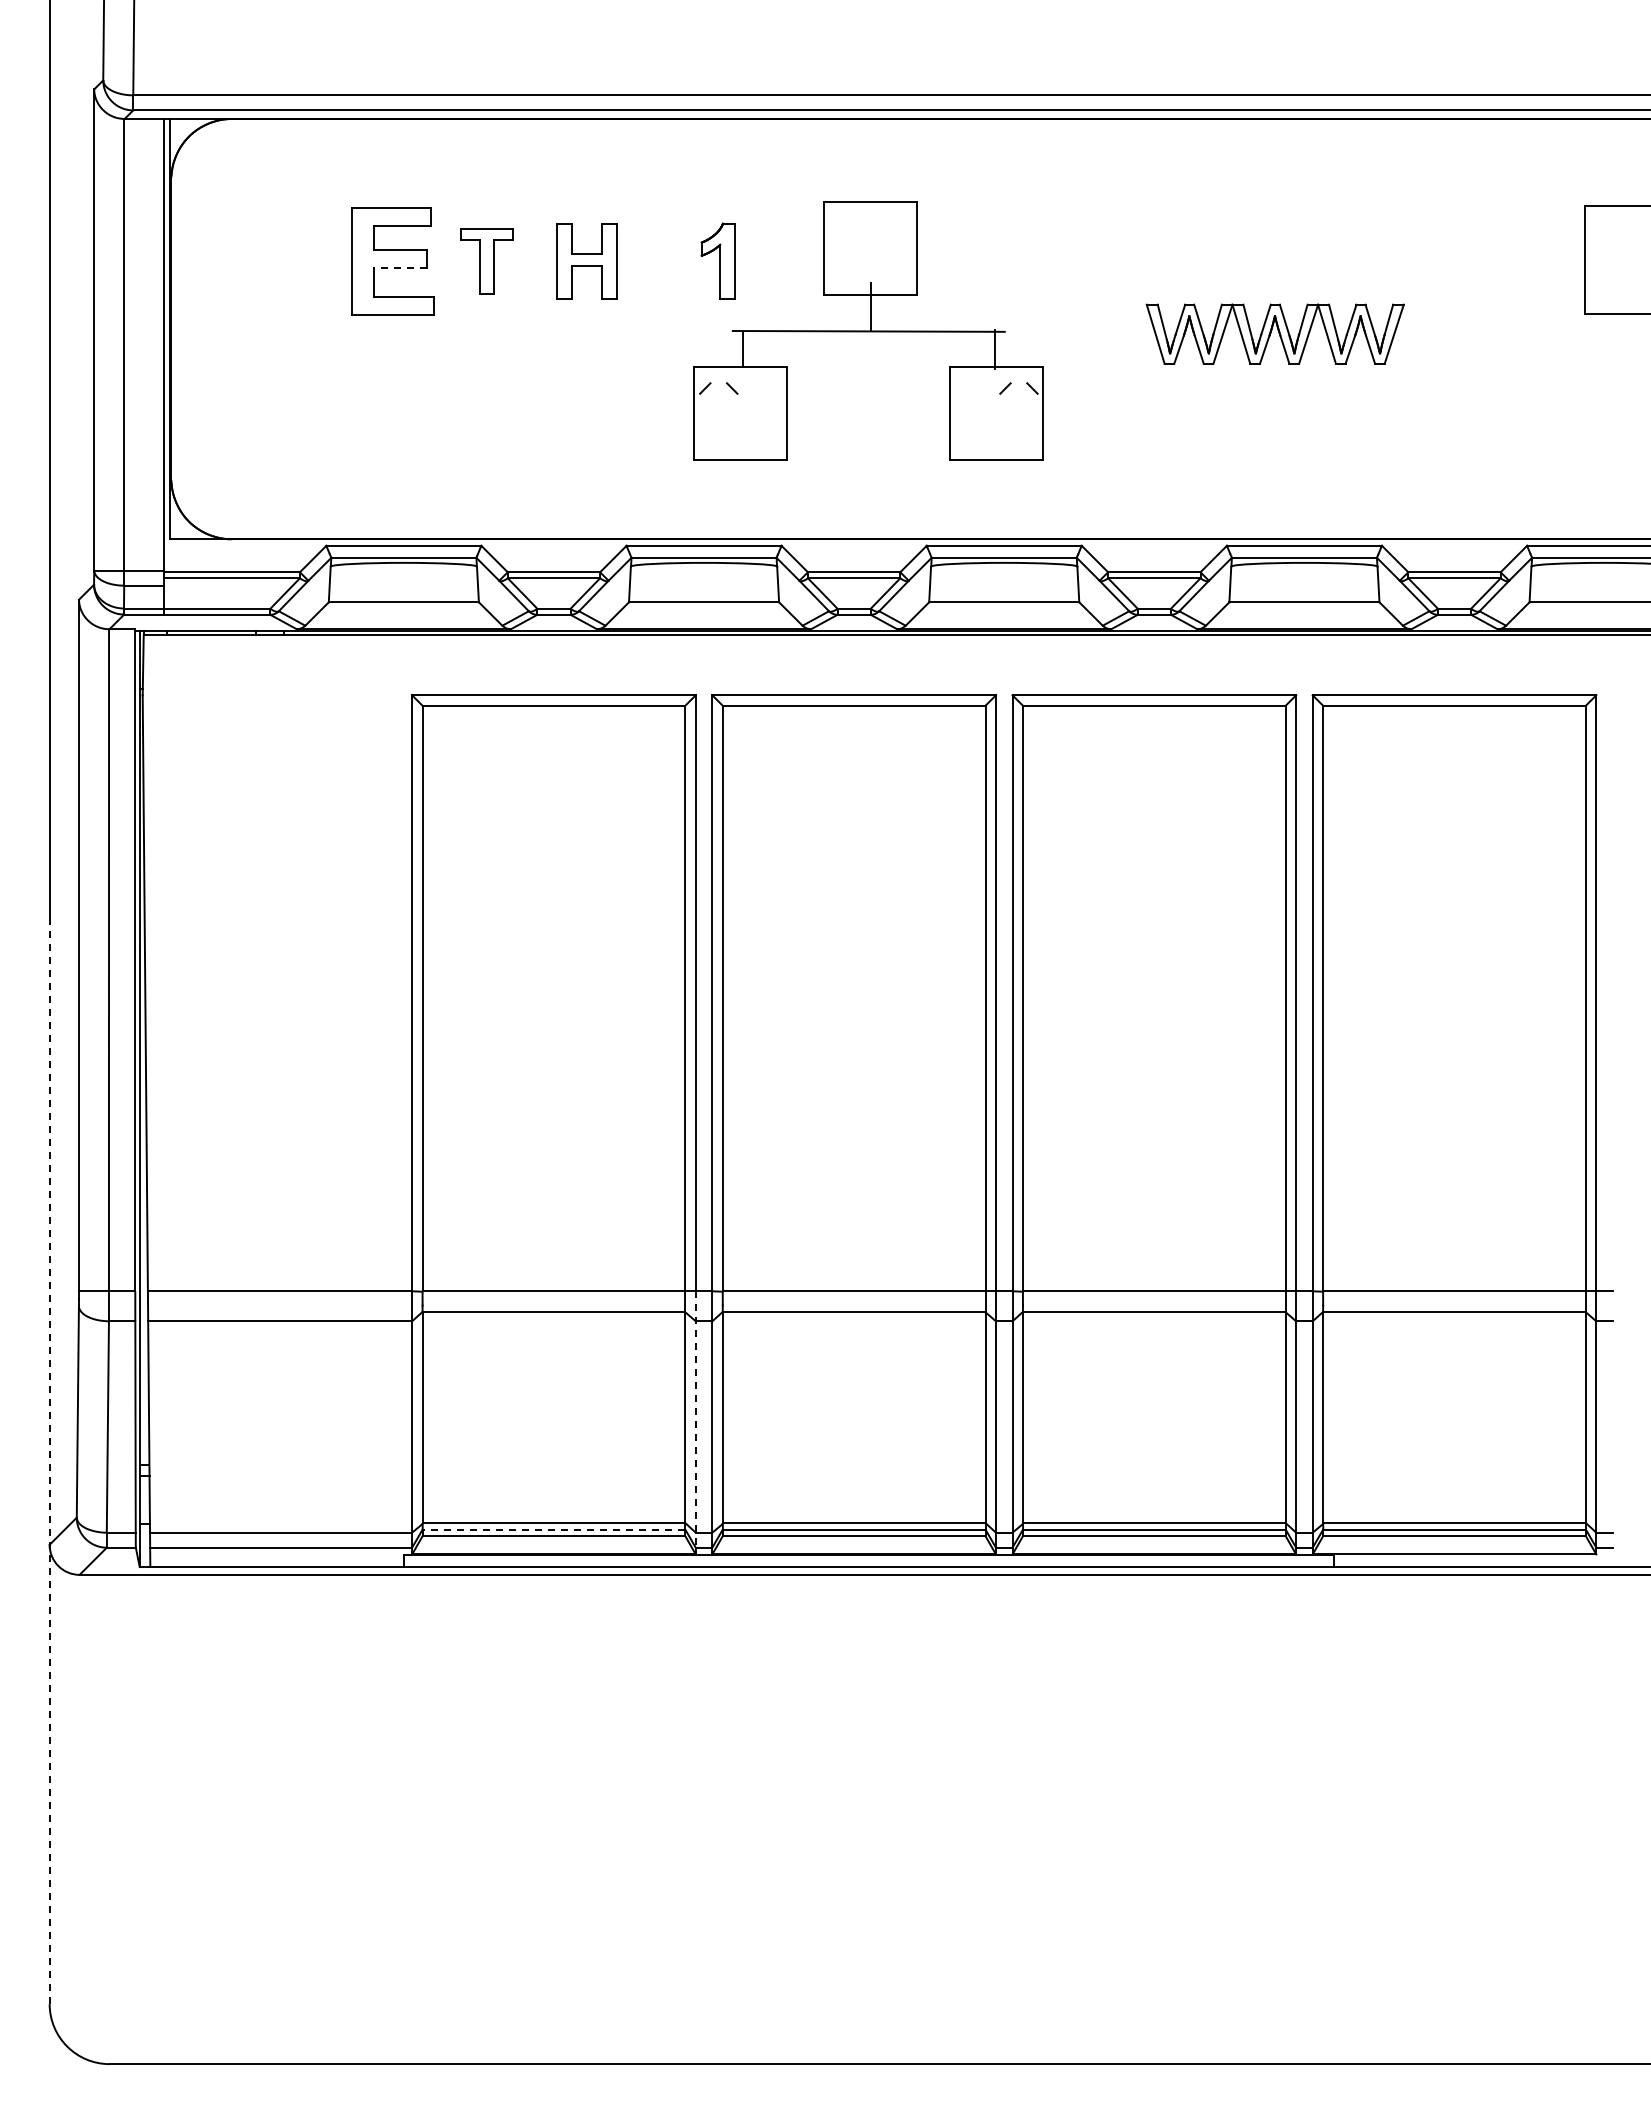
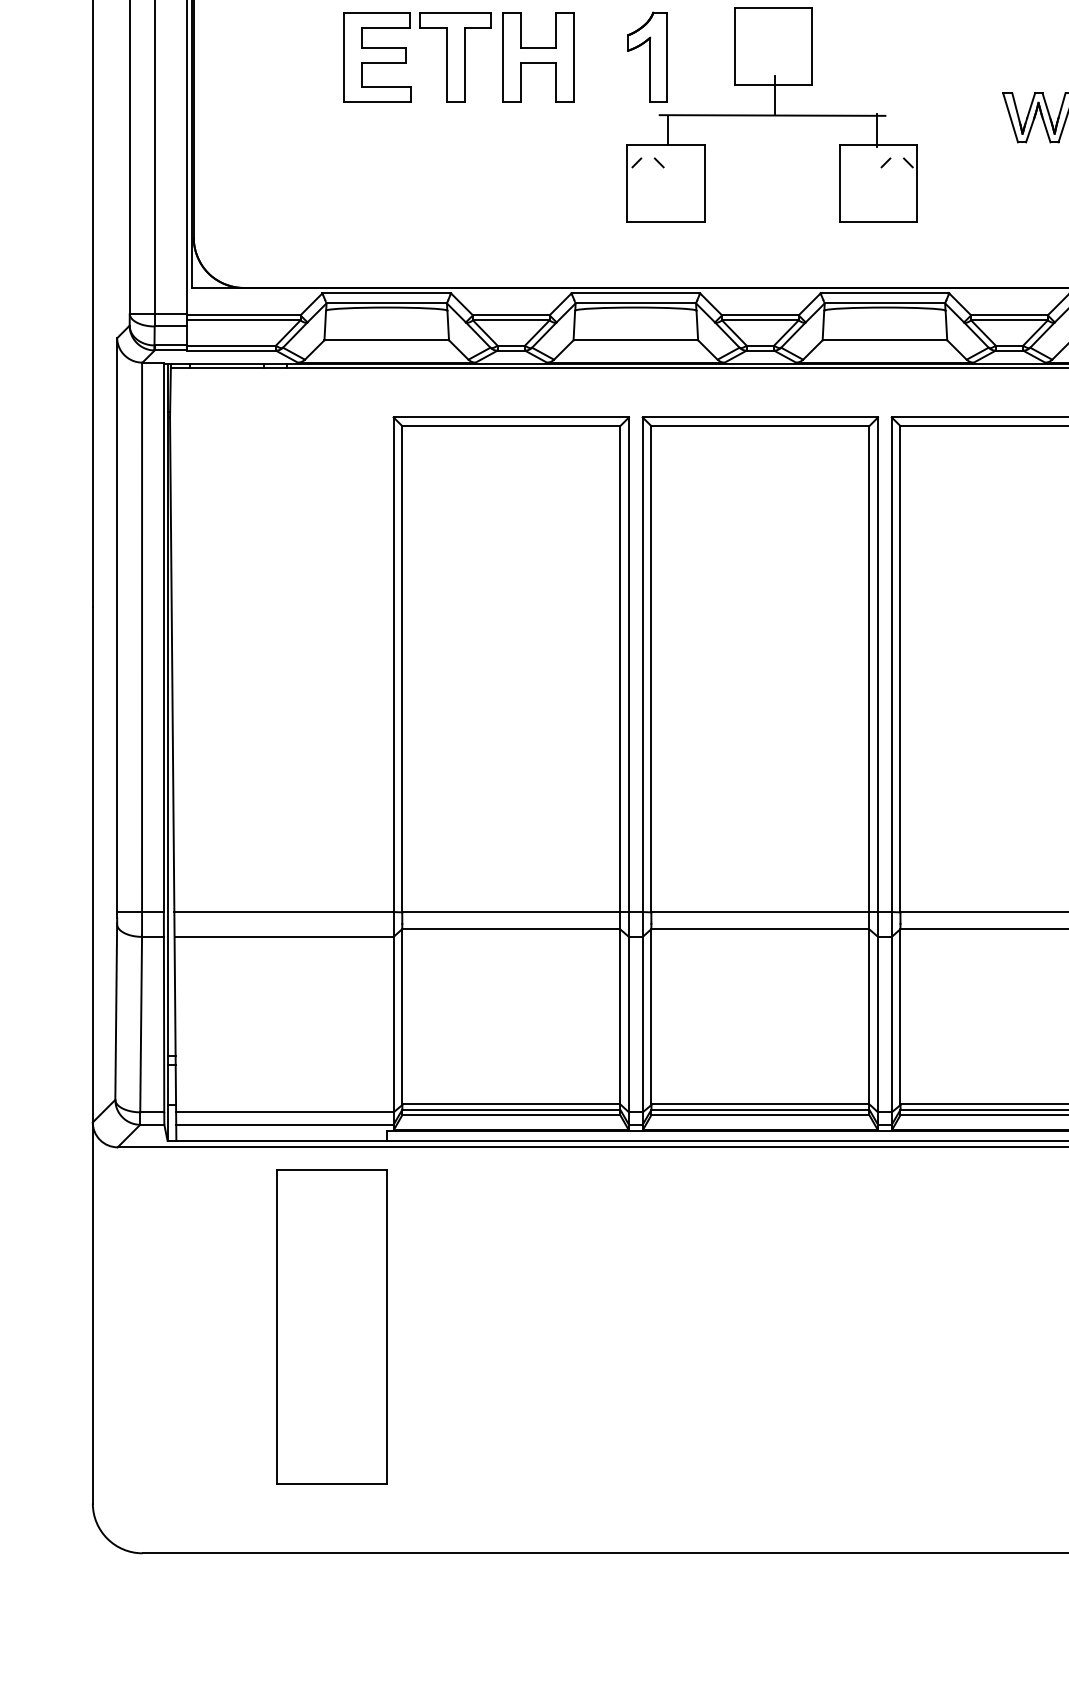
part: (717, 260) -> (647, 56), size x1.43
part: (486, 261) -> (455, 57), size x1.67
part: (586, 261) -> (538, 57), size x1.43
line: (400, 268) -> (383, 63), dashed -> solid
line: (695, 1420) -> (628, 1019), dashed -> solid
line: (49, 1463) -> (92, 1054), dashed -> solid
line: (553, 1529) -> (510, 1109), dashed -> solid
part: (337, 1790) -> (331, 1326), added

